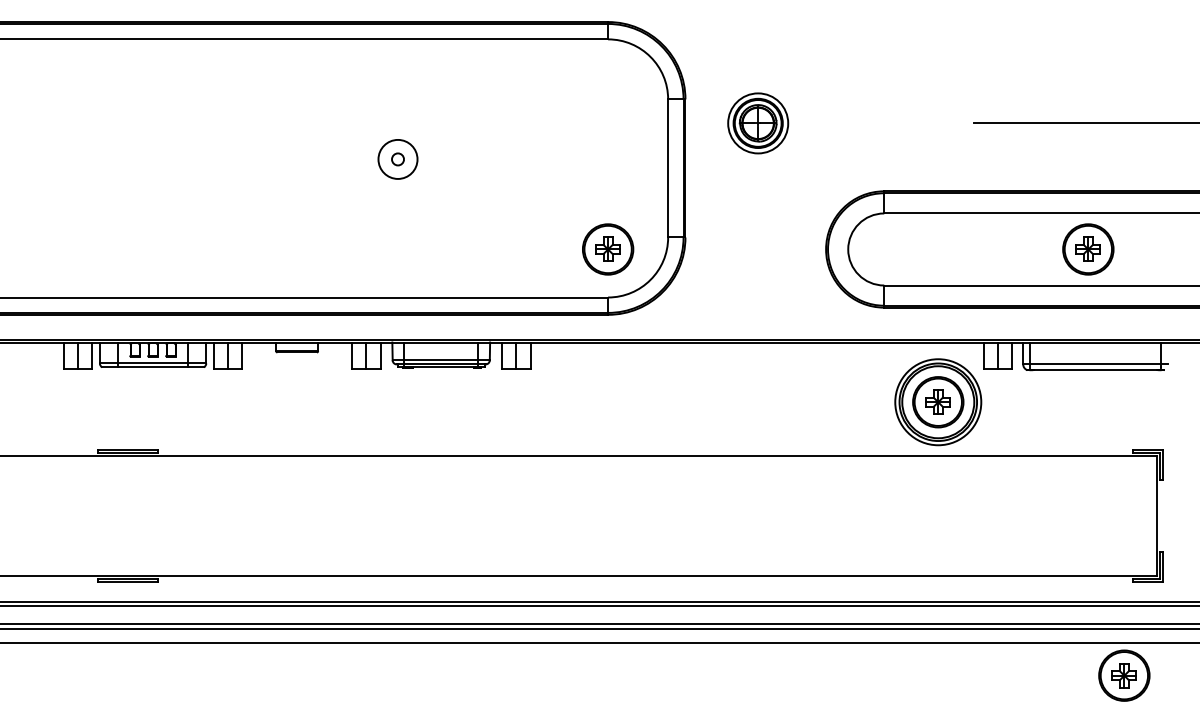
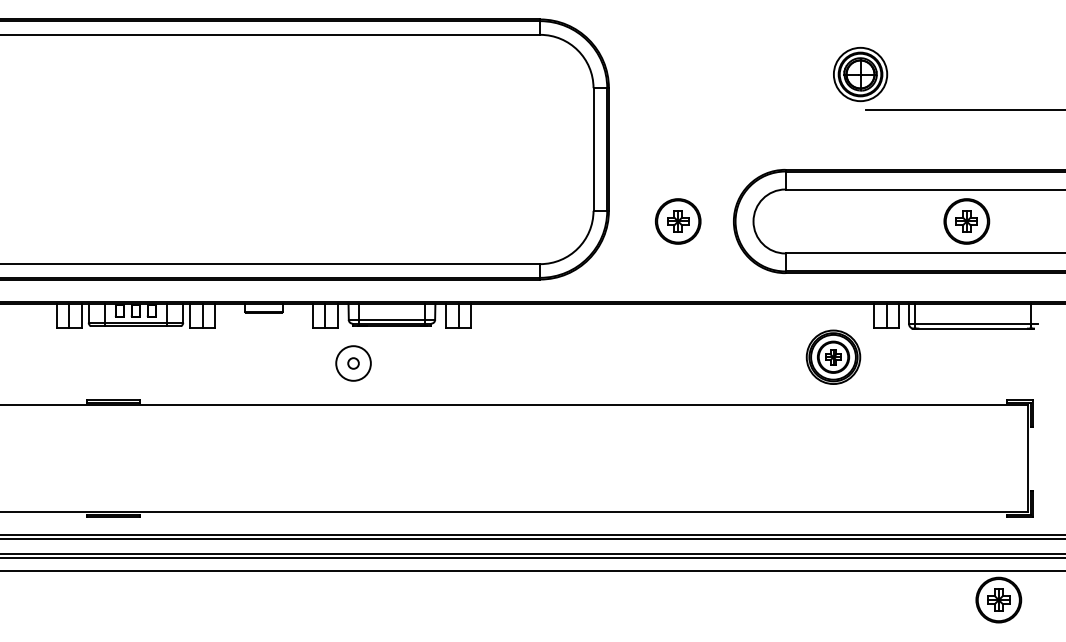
part: (758, 123) -> (860, 74), moved
part: (397, 159) -> (353, 363), moved
part: (607, 249) -> (677, 221), moved
part: (938, 402) -> (833, 357), size x0.7

